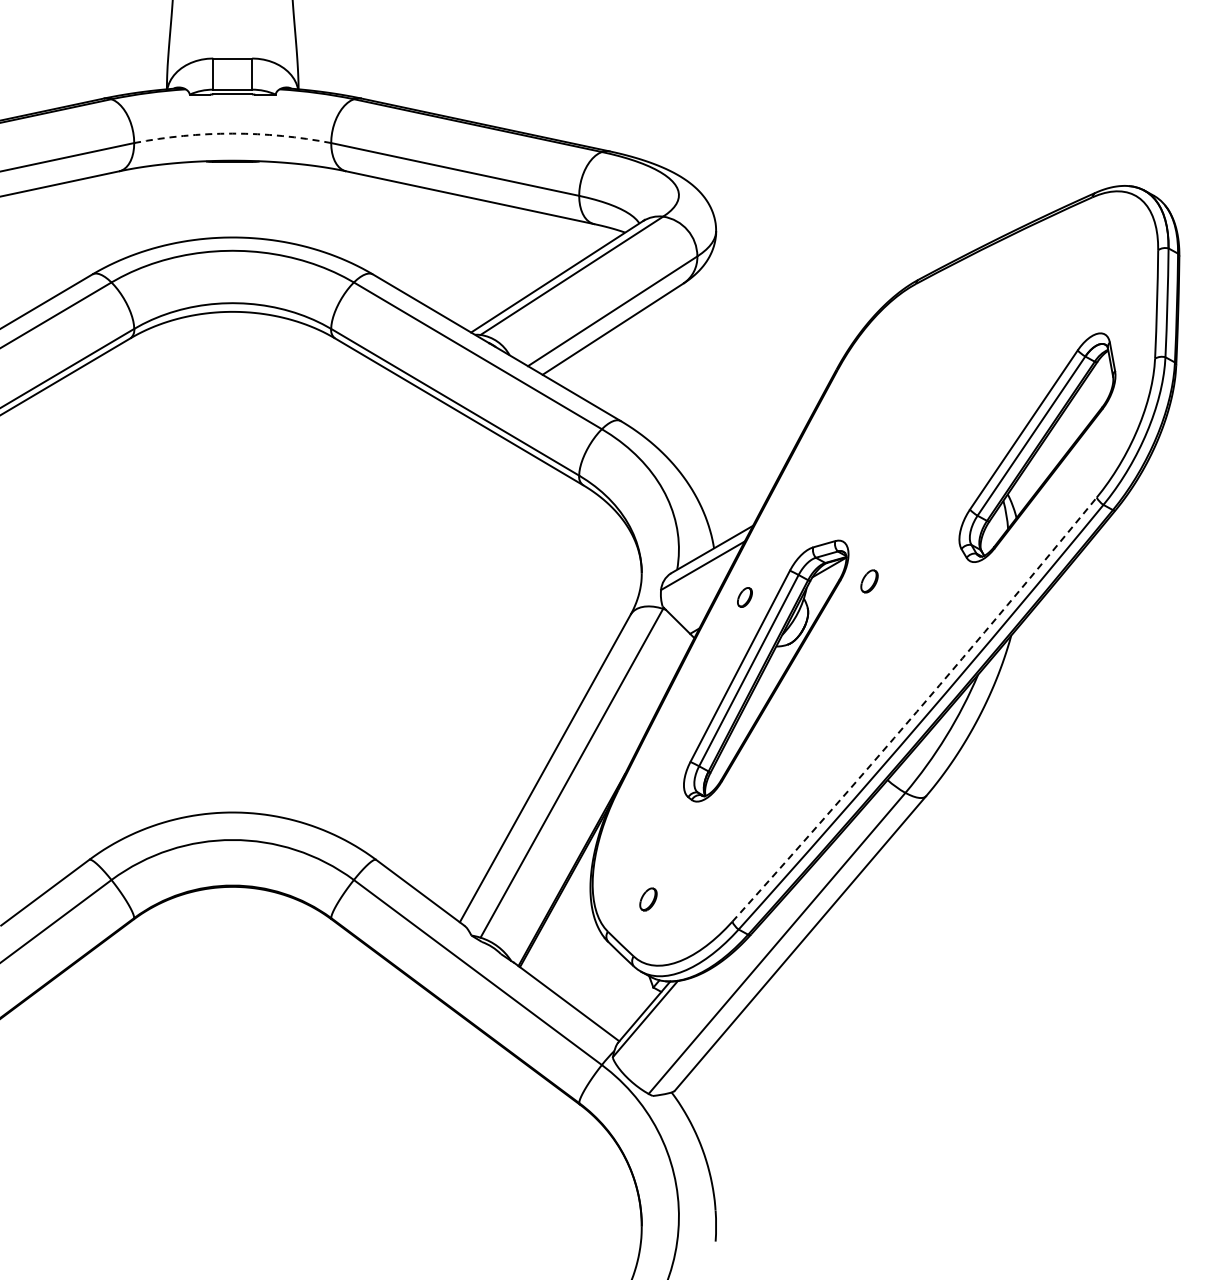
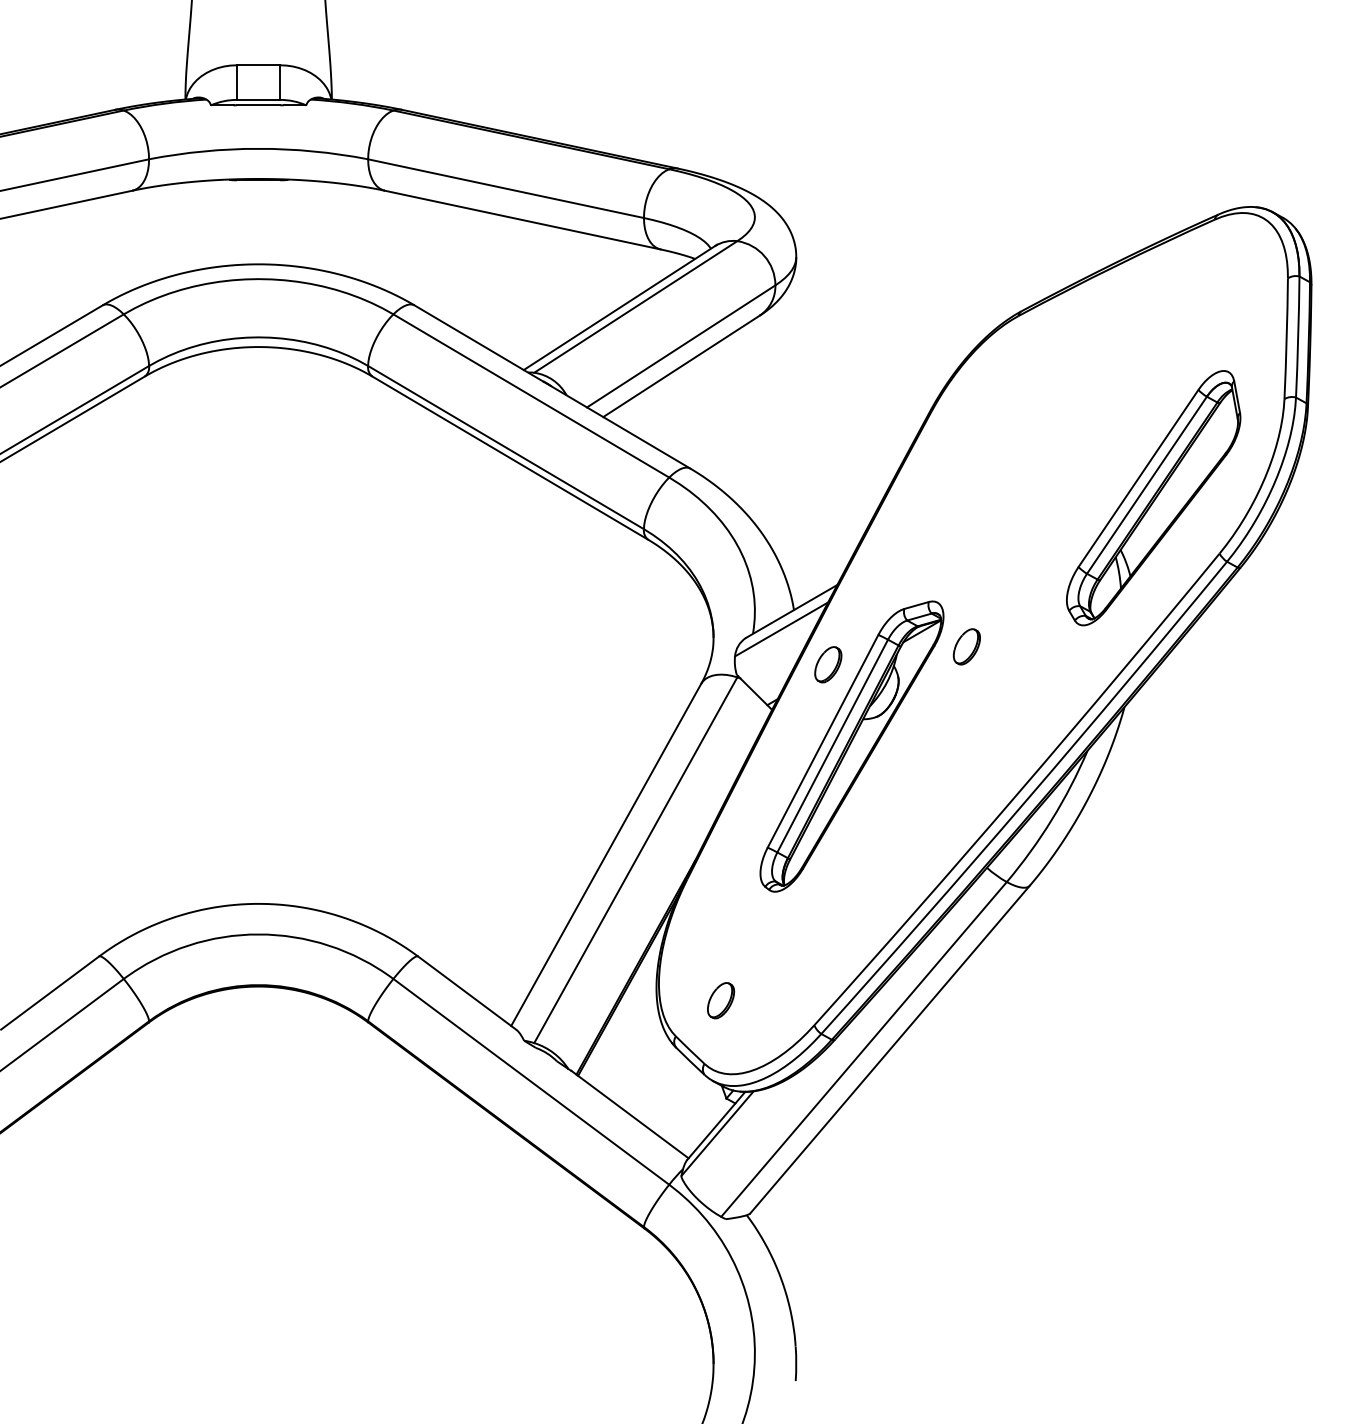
arc: (232, 133) -> (258, 148), dashed -> solid
part: (869, 581) -> (966, 646), size x1.43
part: (744, 597) -> (827, 664), size x1.67
arc: (916, 711) -> (1019, 791), dashed -> solid
part: (648, 899) -> (721, 1000), size x1.43

